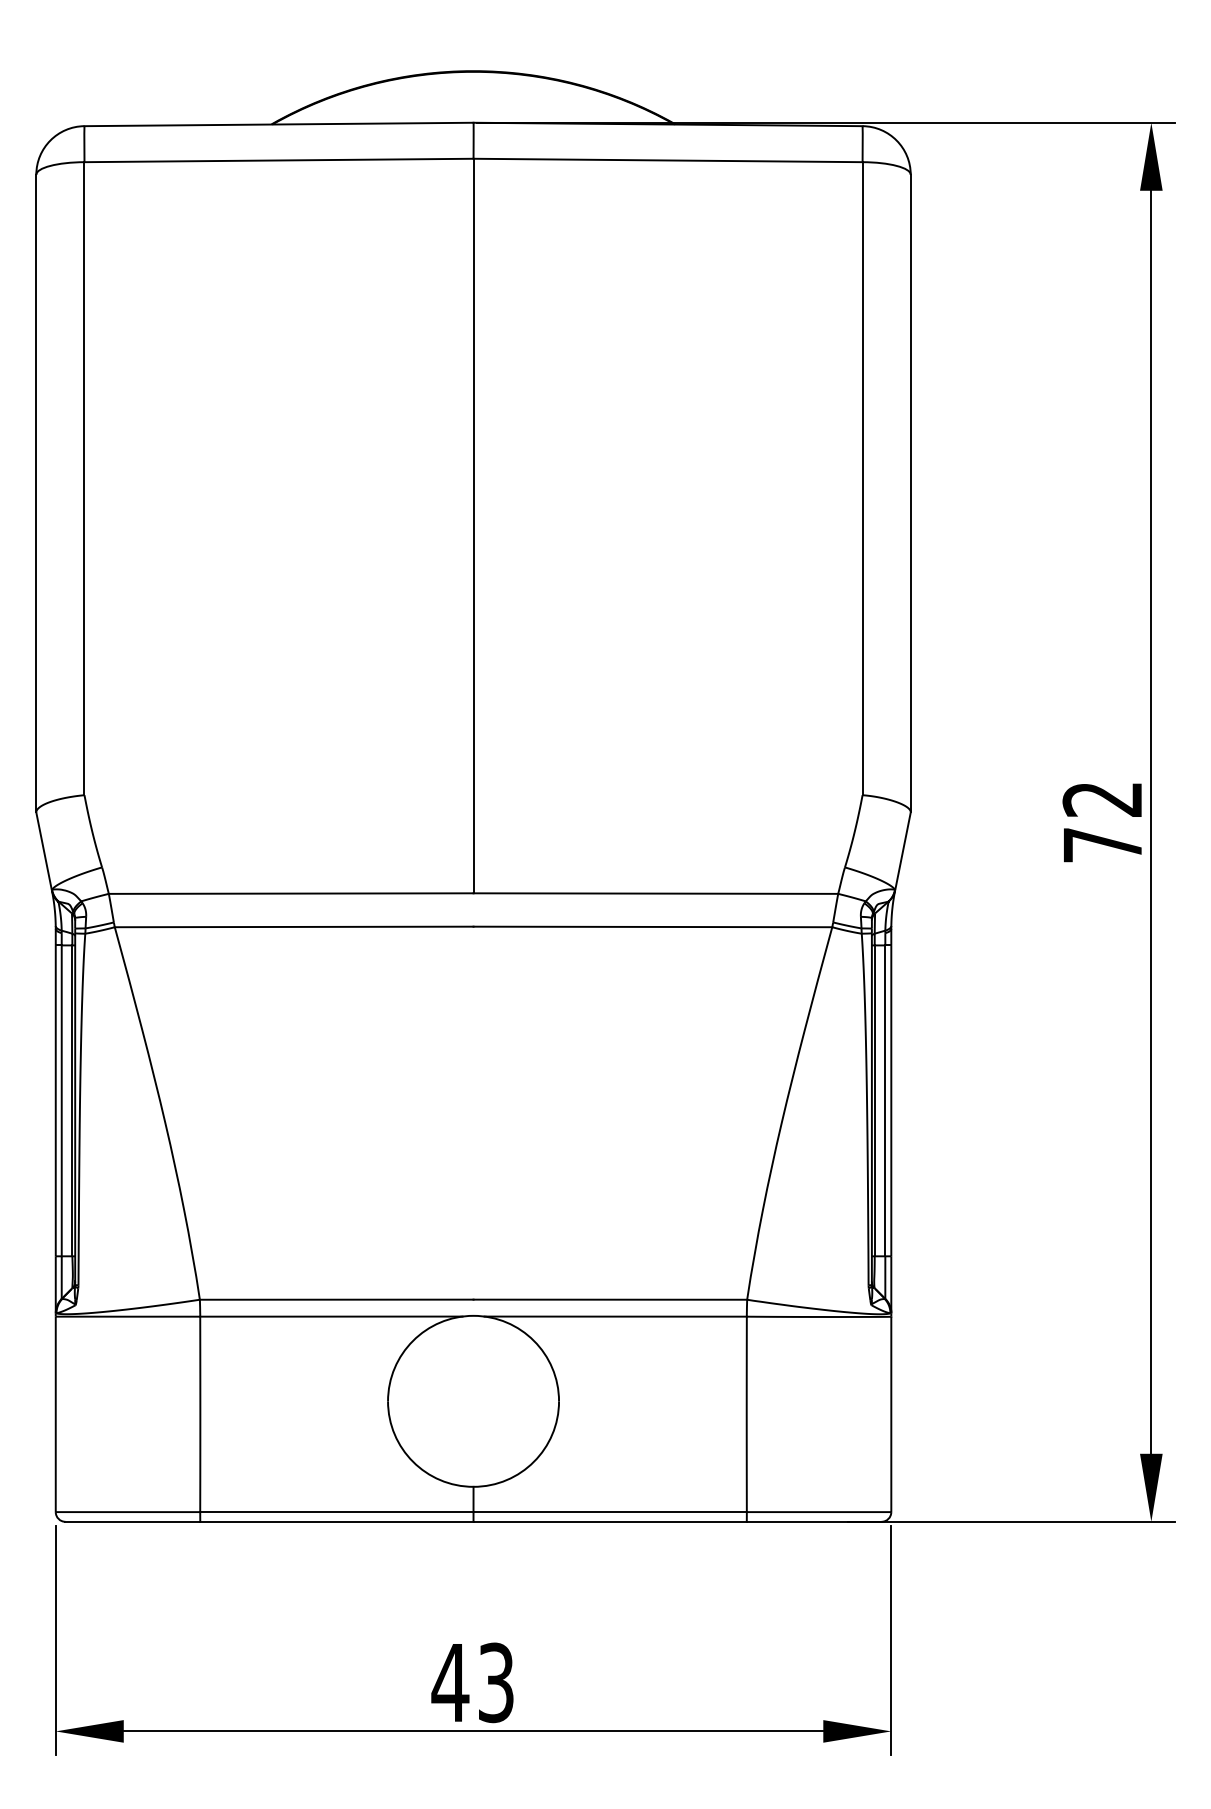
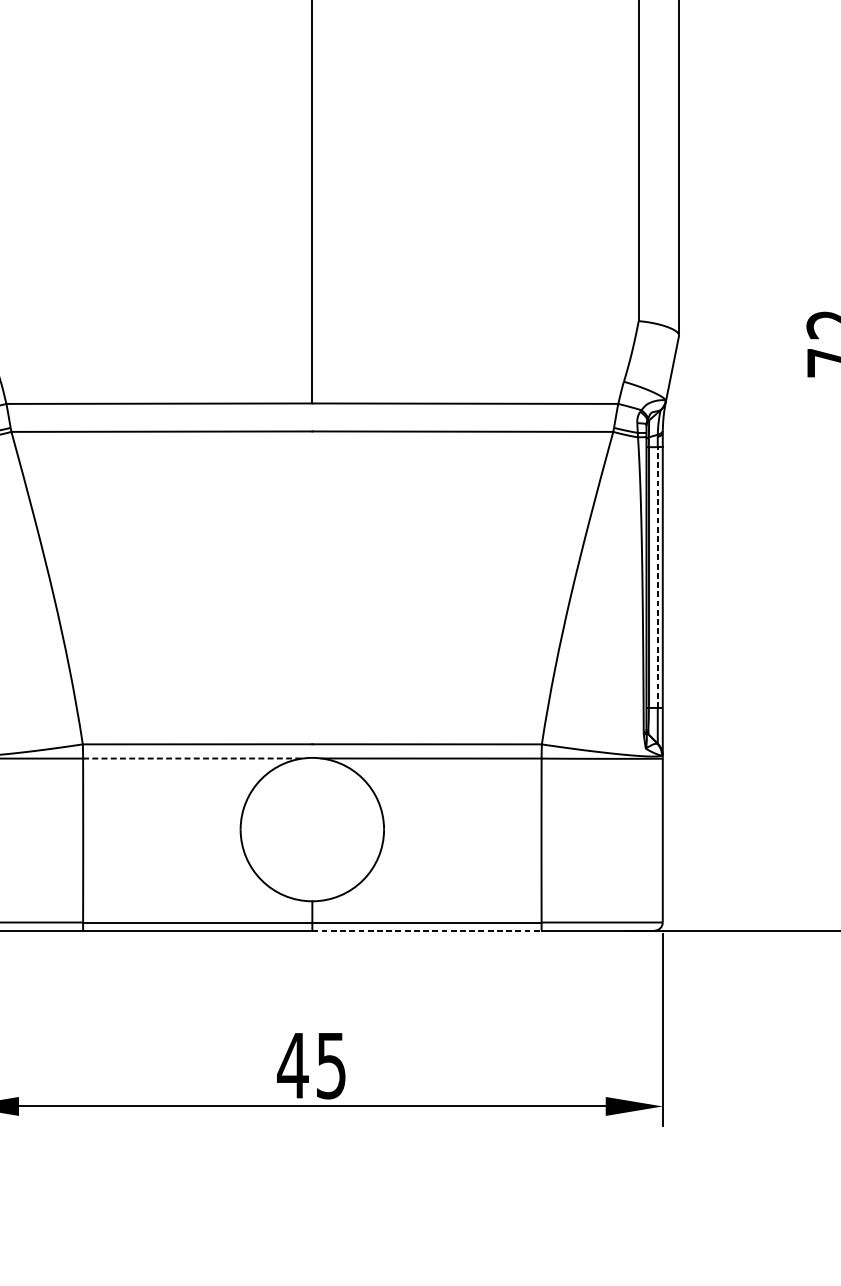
line: (885, 1100) -> (657, 577), solid -> dashed
line: (331, 1316) -> (193, 758), solid -> dashed
line: (610, 1521) -> (427, 930), solid -> dashed
text: (496, 1682) -> (331, 1065), 43 -> 45

